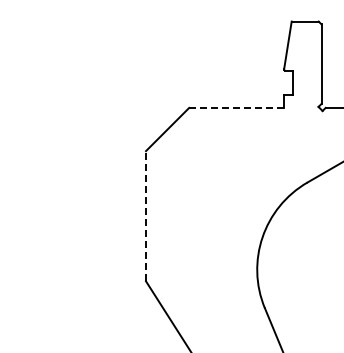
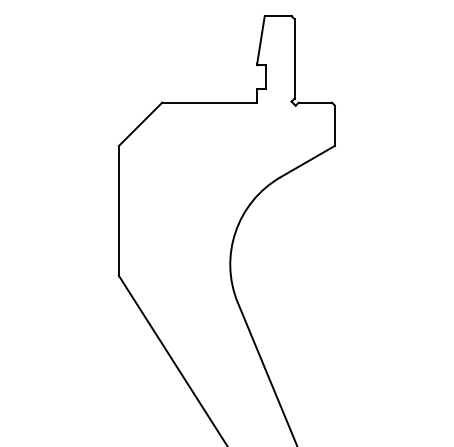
line: (237, 107) -> (210, 102), dashed -> solid
line: (146, 215) -> (119, 210), dashed -> solid

